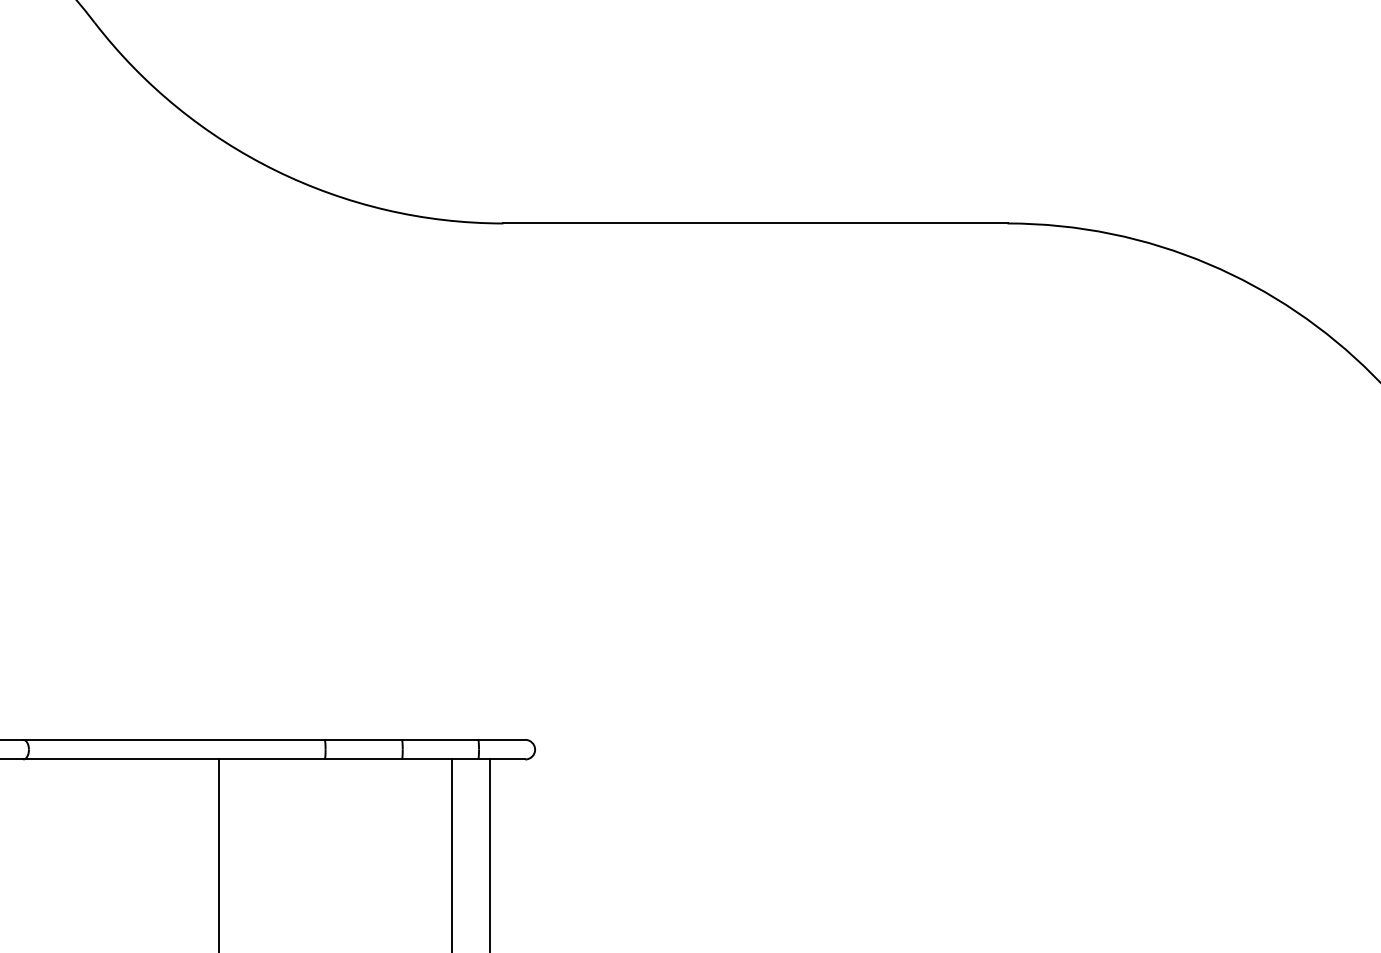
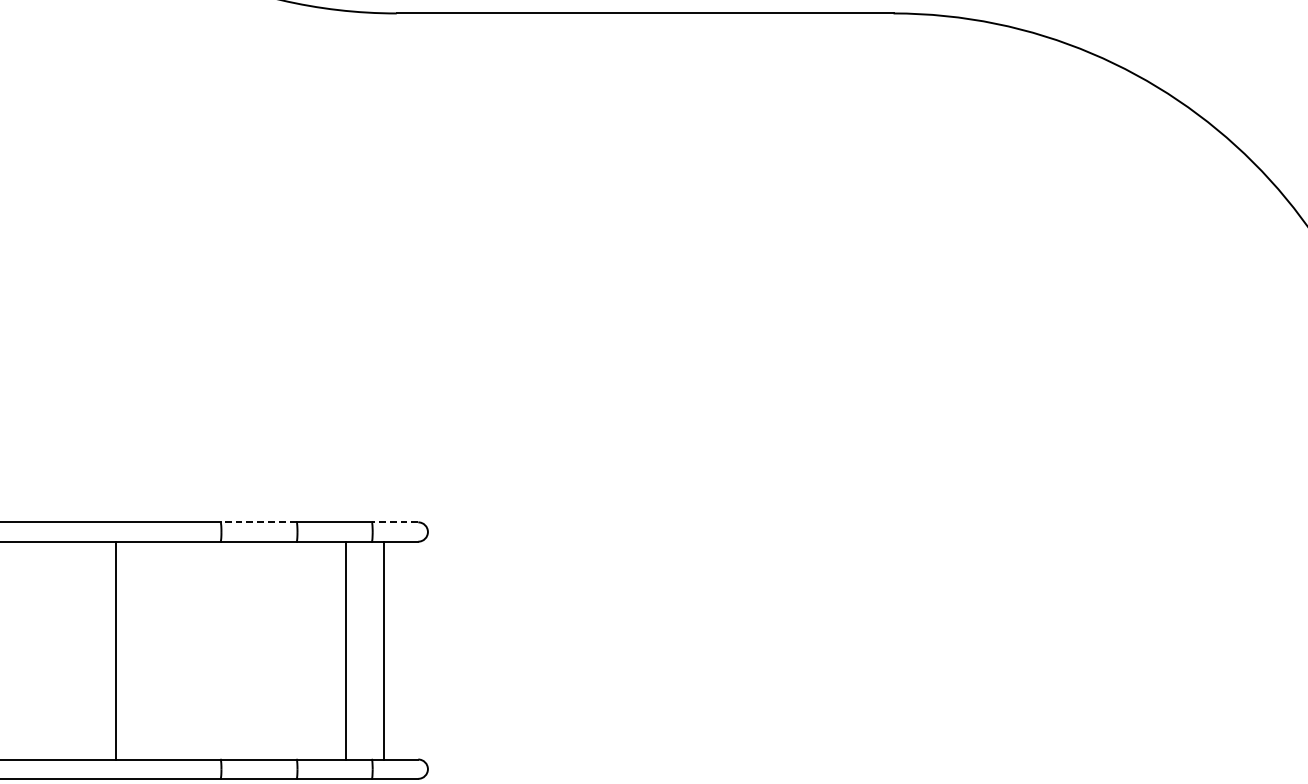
line: (363, 739) -> (258, 521), solid -> dashed
line: (501, 739) -> (394, 521), solid -> dashed

